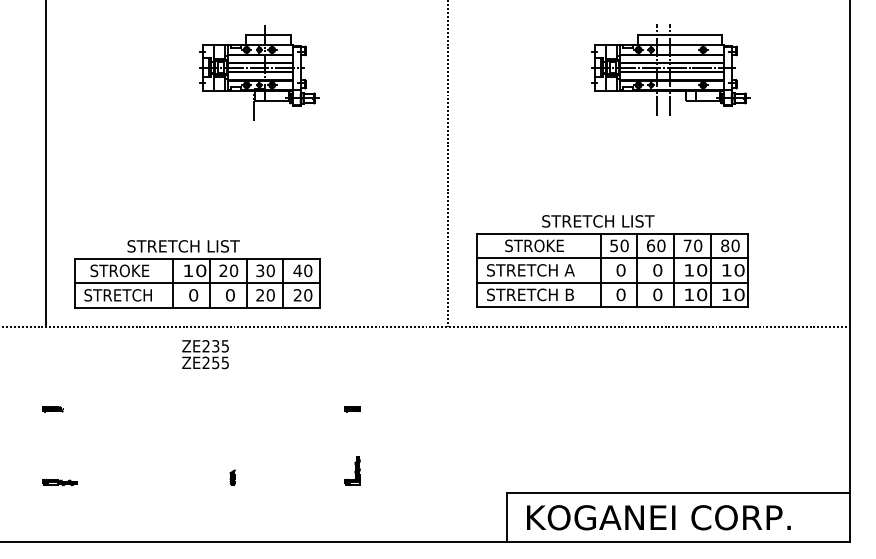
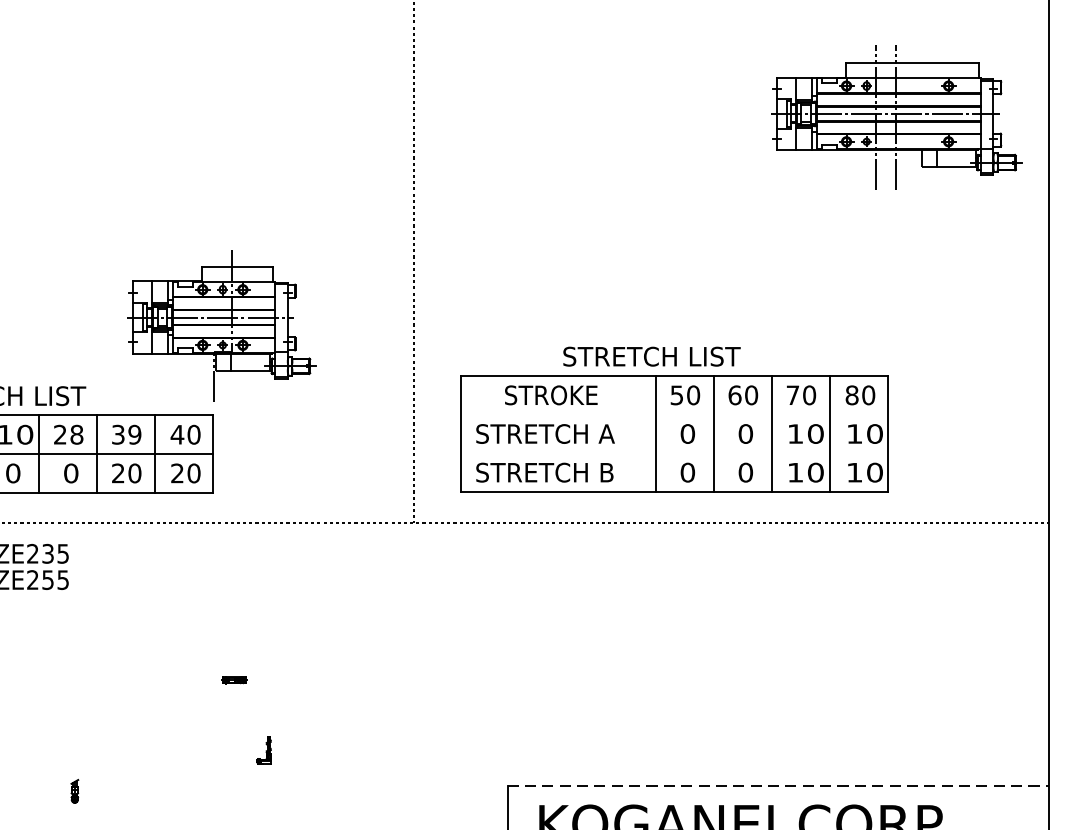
part: (670, 69) -> (896, 116), moved
part: (259, 72) -> (222, 325), moved
line: (612, 258) -> (674, 415), removed
text: (234, 270) -> (77, 434), 20 -> 28
text: (270, 270) -> (134, 434), 30 -> 39
line: (612, 282) -> (674, 453), removed
part: (352, 409) -> (233, 680), moved
part: (352, 470) -> (263, 749), size x0.6
part: (232, 477) -> (74, 790), moved
line: (678, 493) -> (778, 786), solid -> dashed

